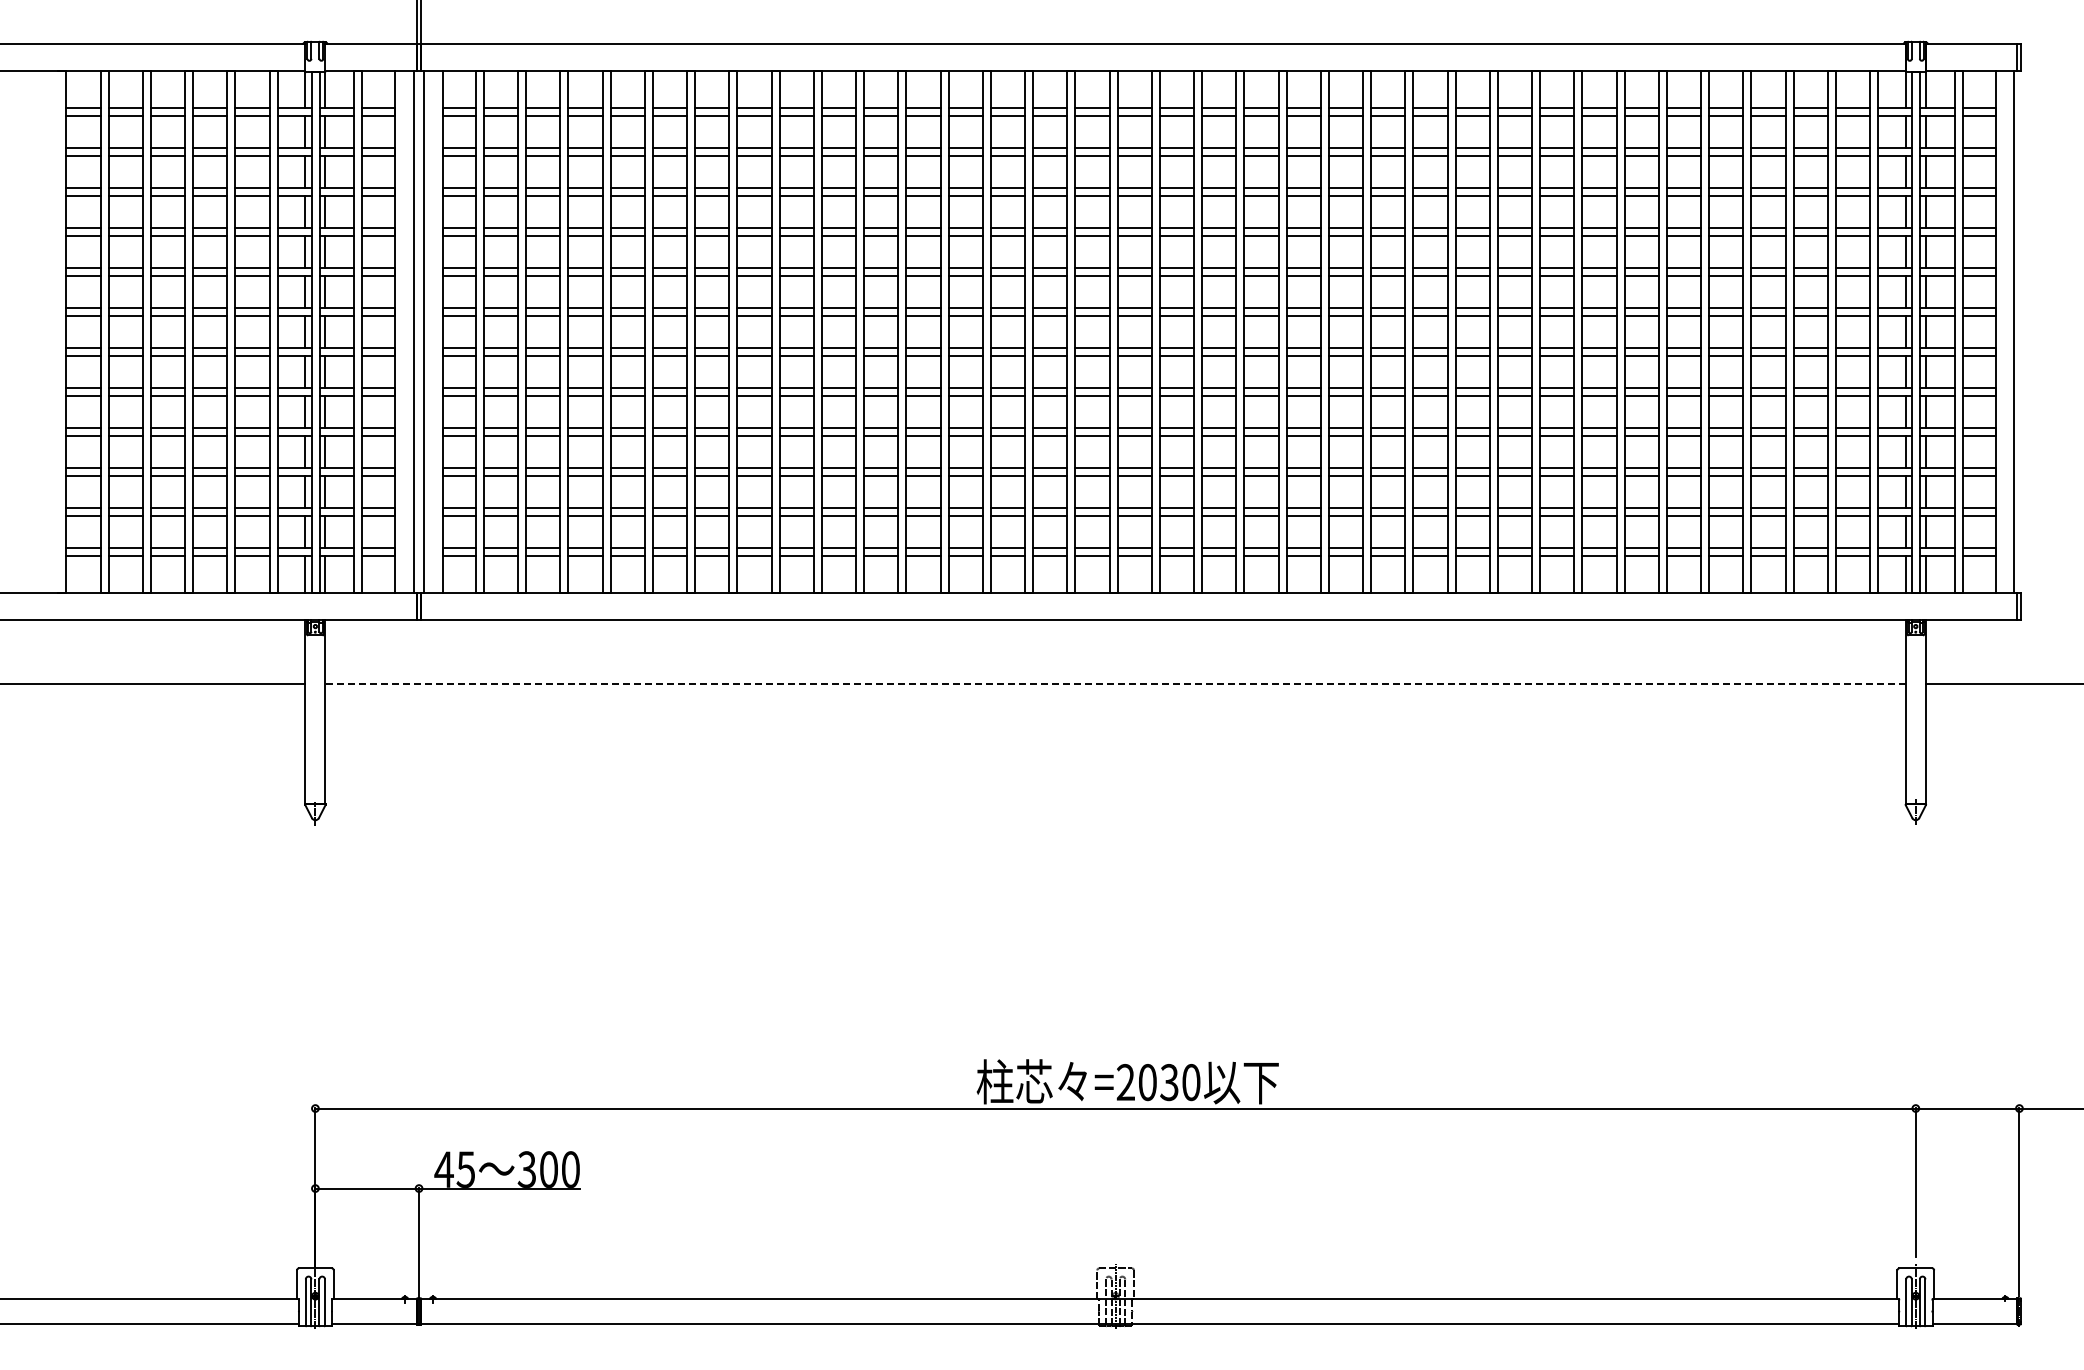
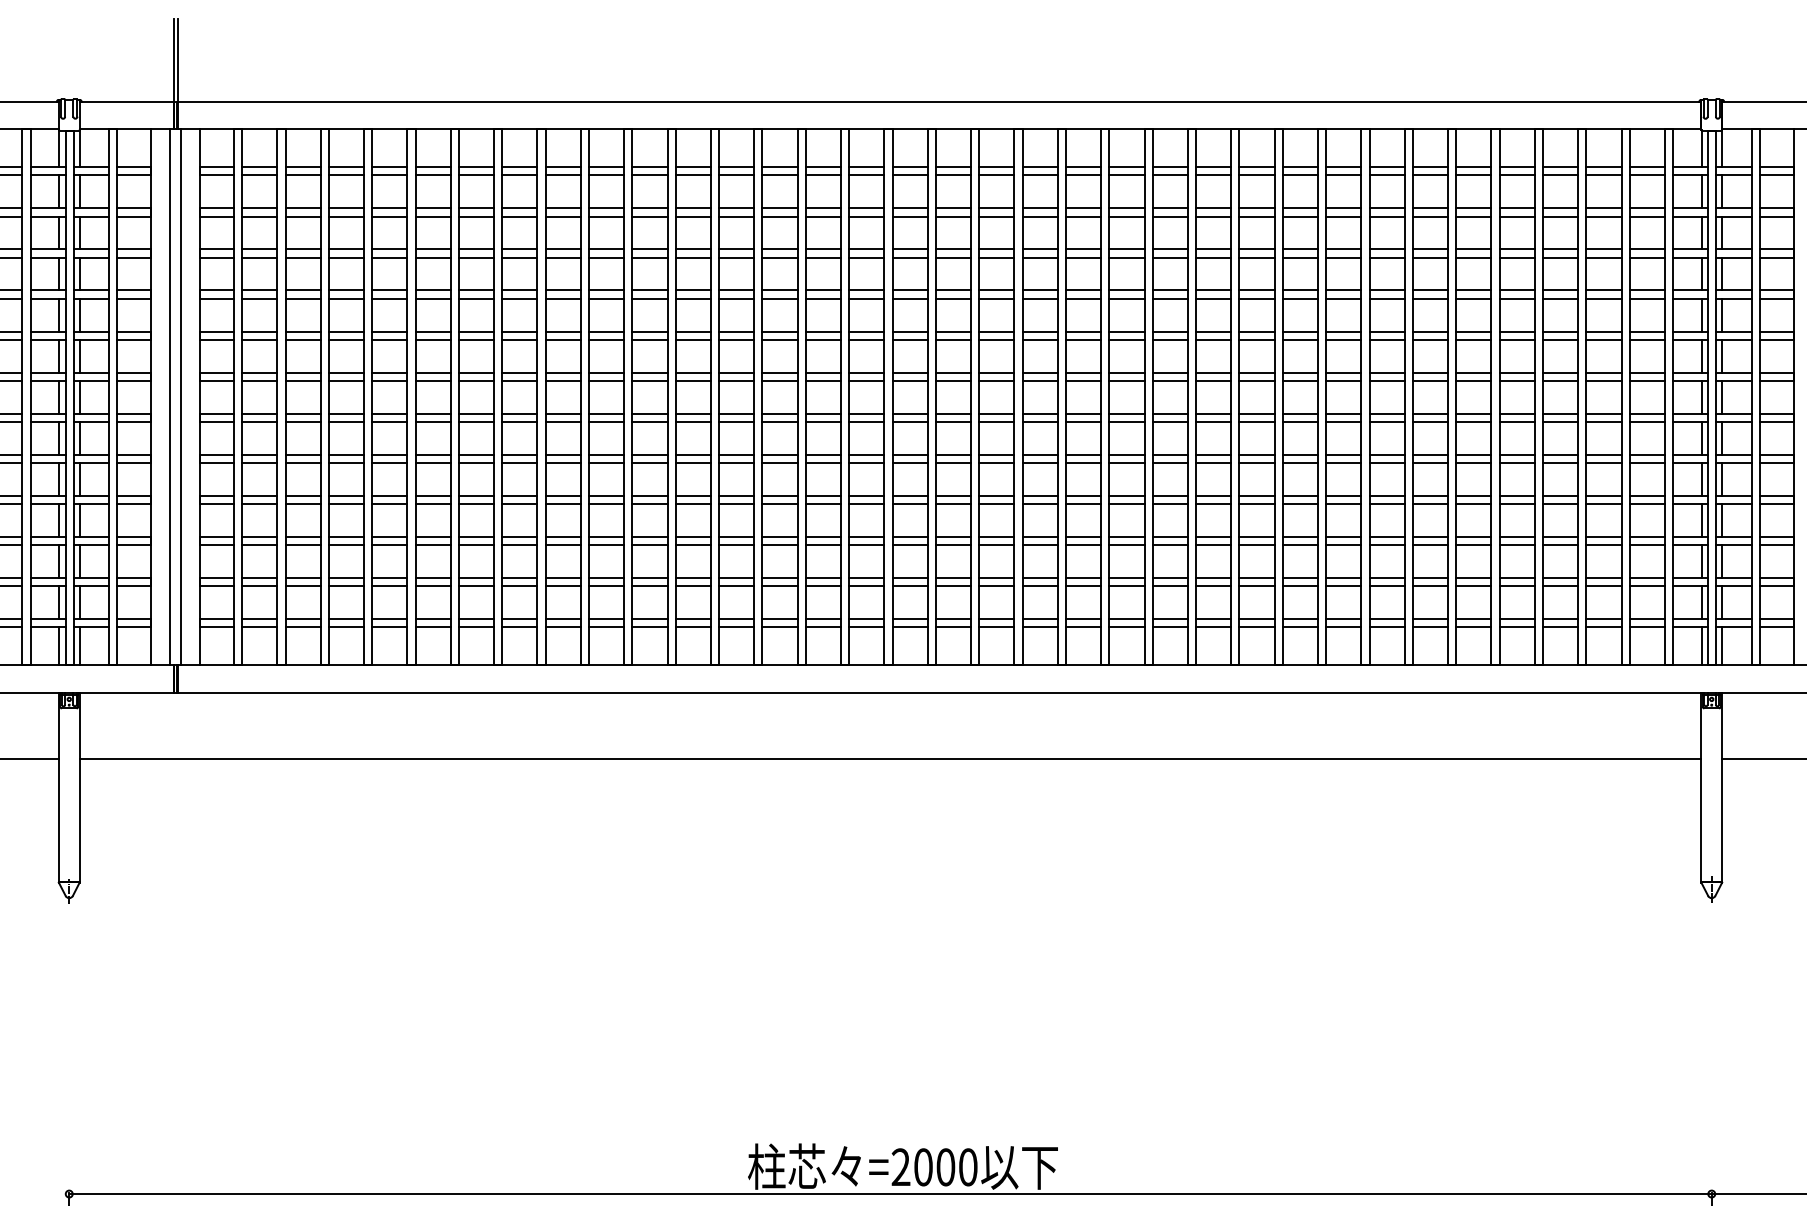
line: (1115, 684) -> (890, 758), dashed -> solid
text: (1169, 1082) -> (945, 1167), =2030 -> =2000

